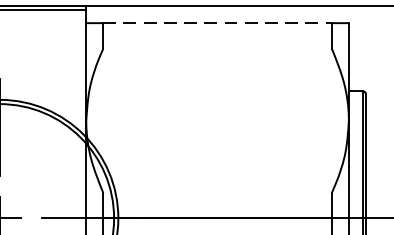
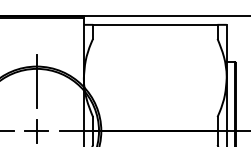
line: (217, 22) -> (155, 24), dashed -> solid

